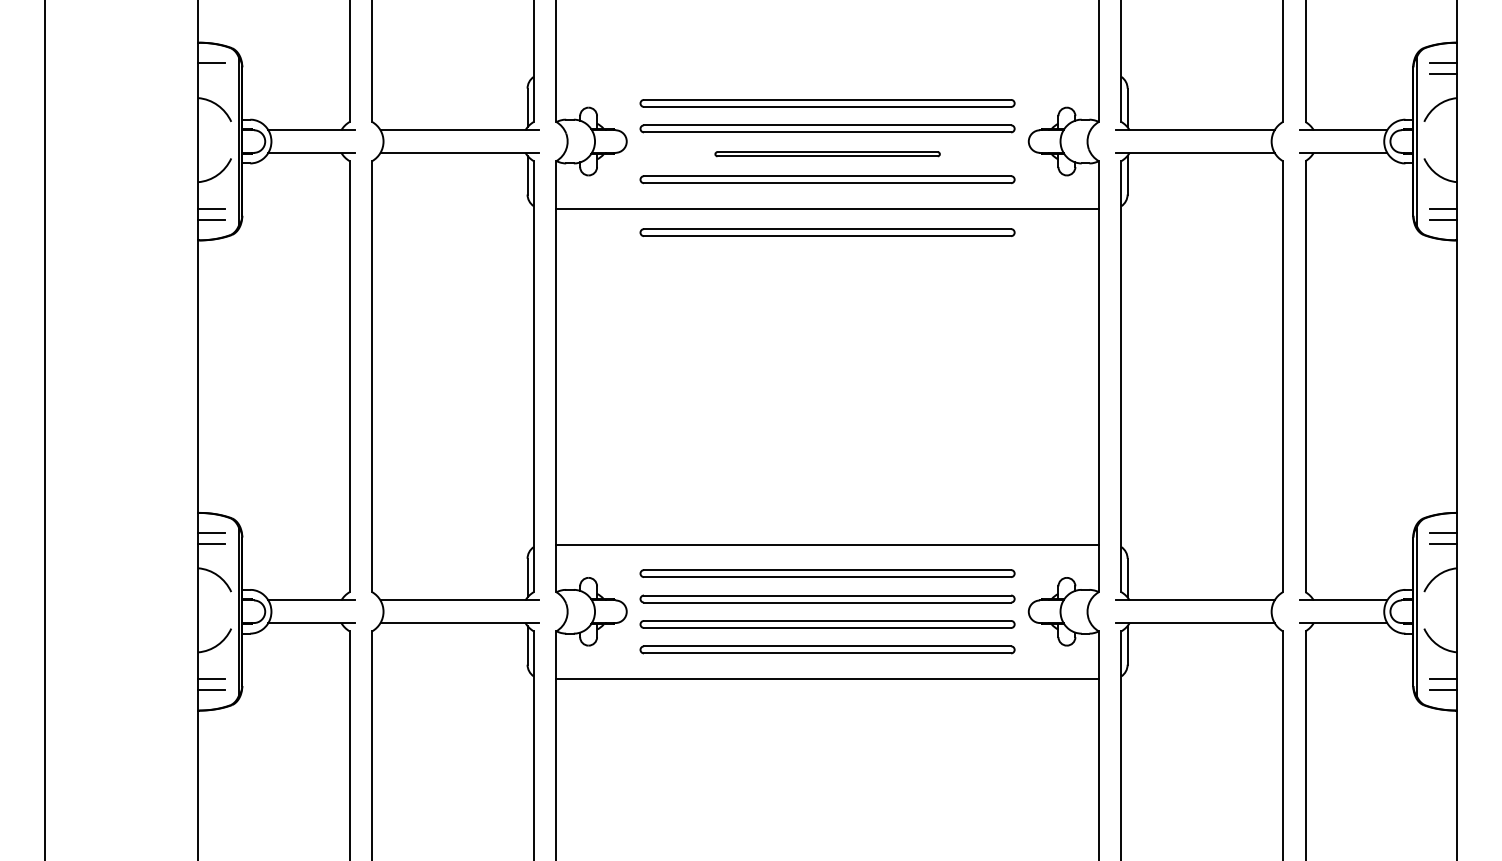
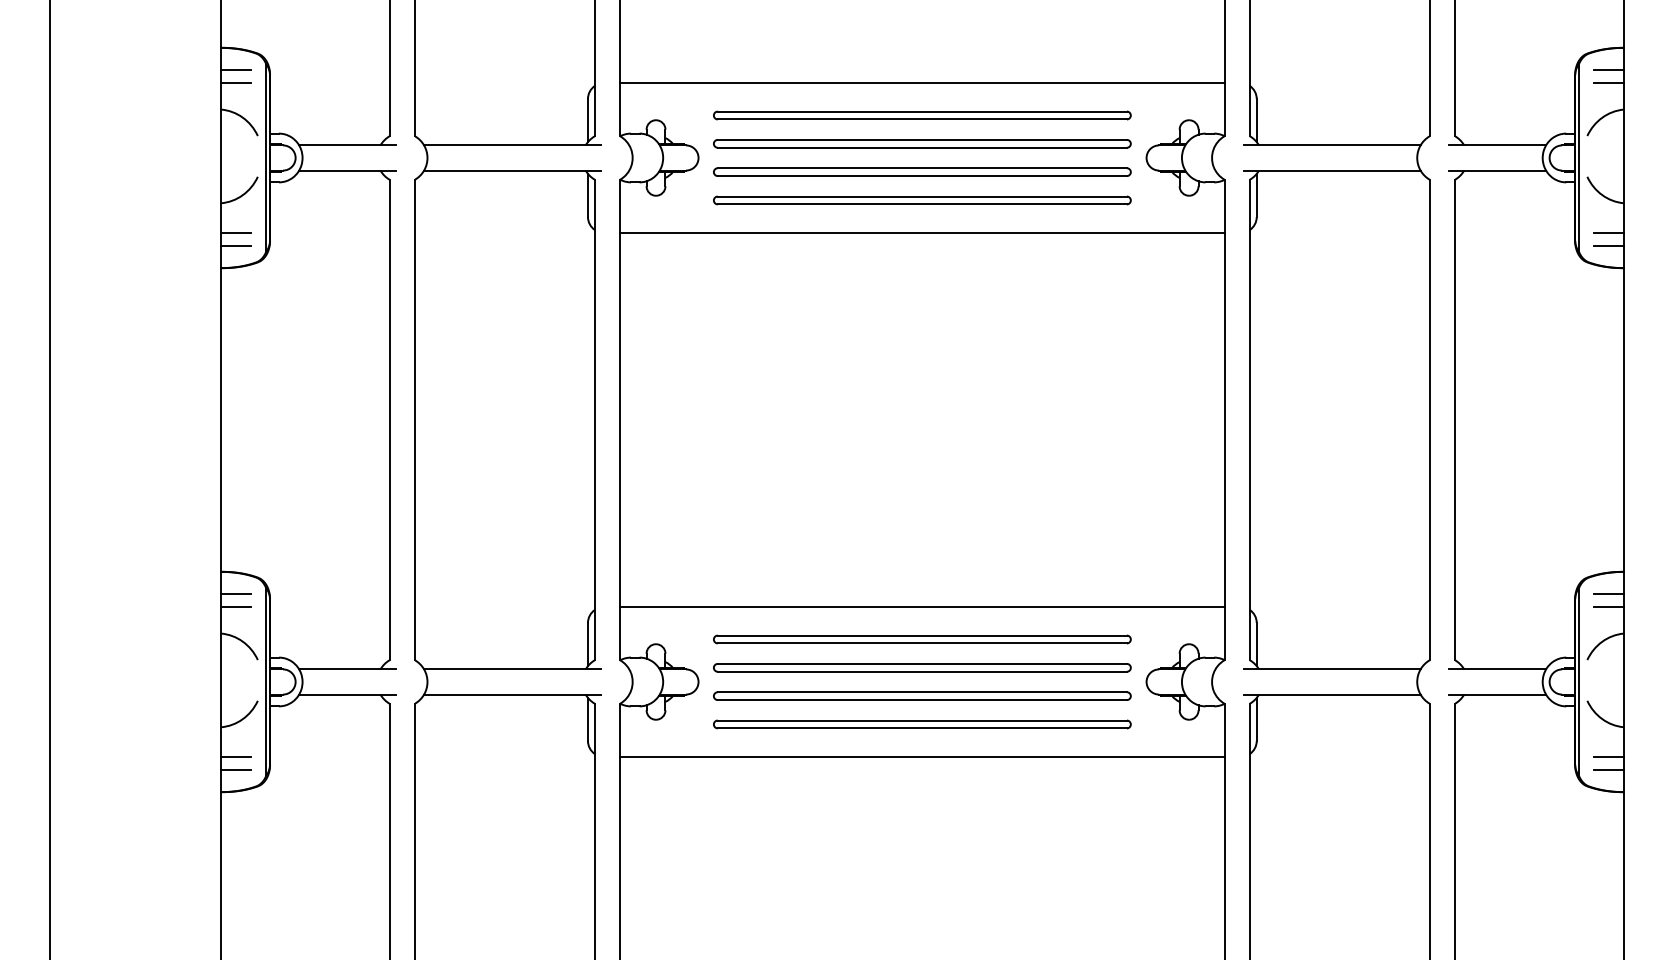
line: (211, 73) -> (235, 82), added
line: (827, 74) -> (922, 83), added
part: (827, 153) -> (922, 171), size x1.67
part: (827, 232) -> (922, 259), removed

